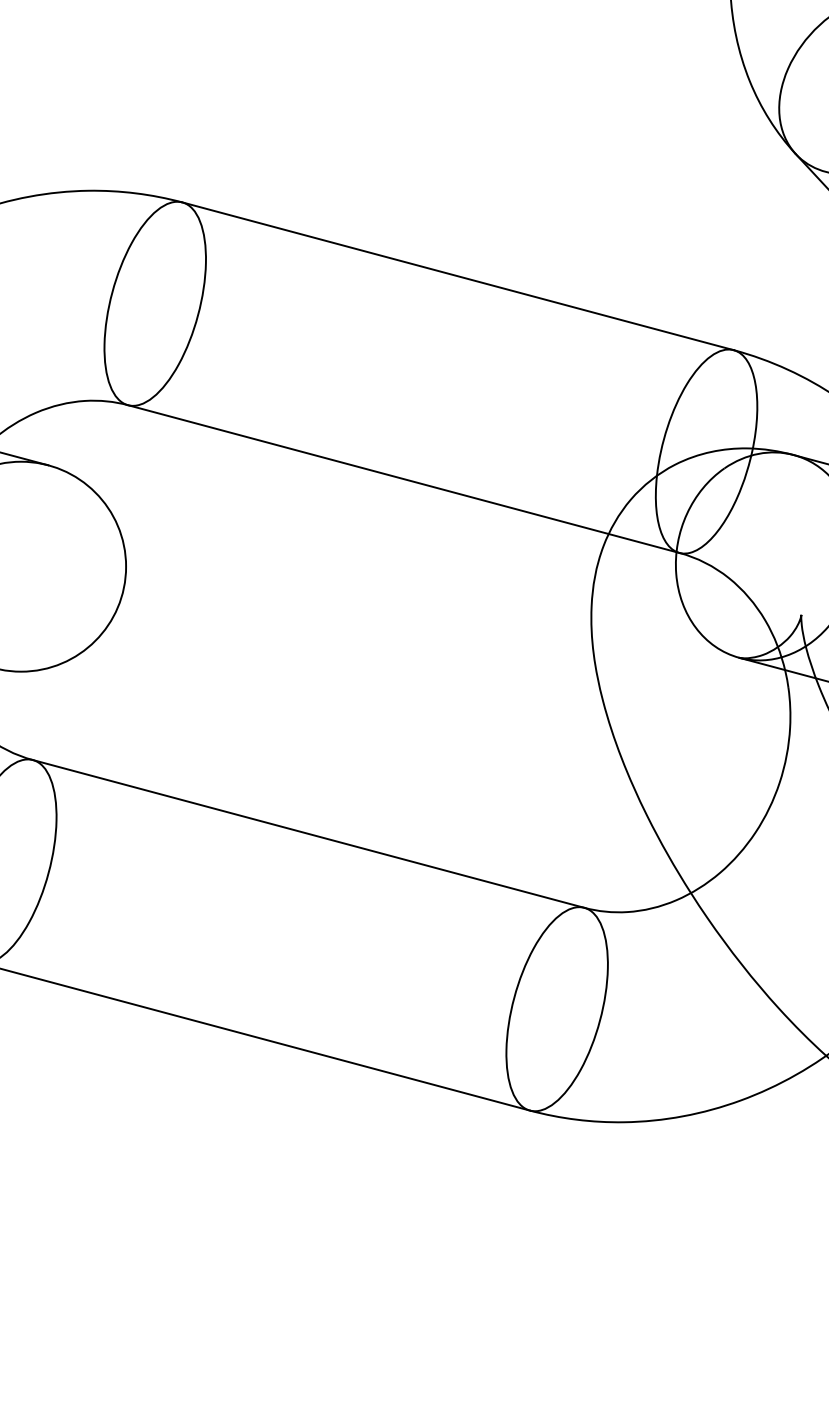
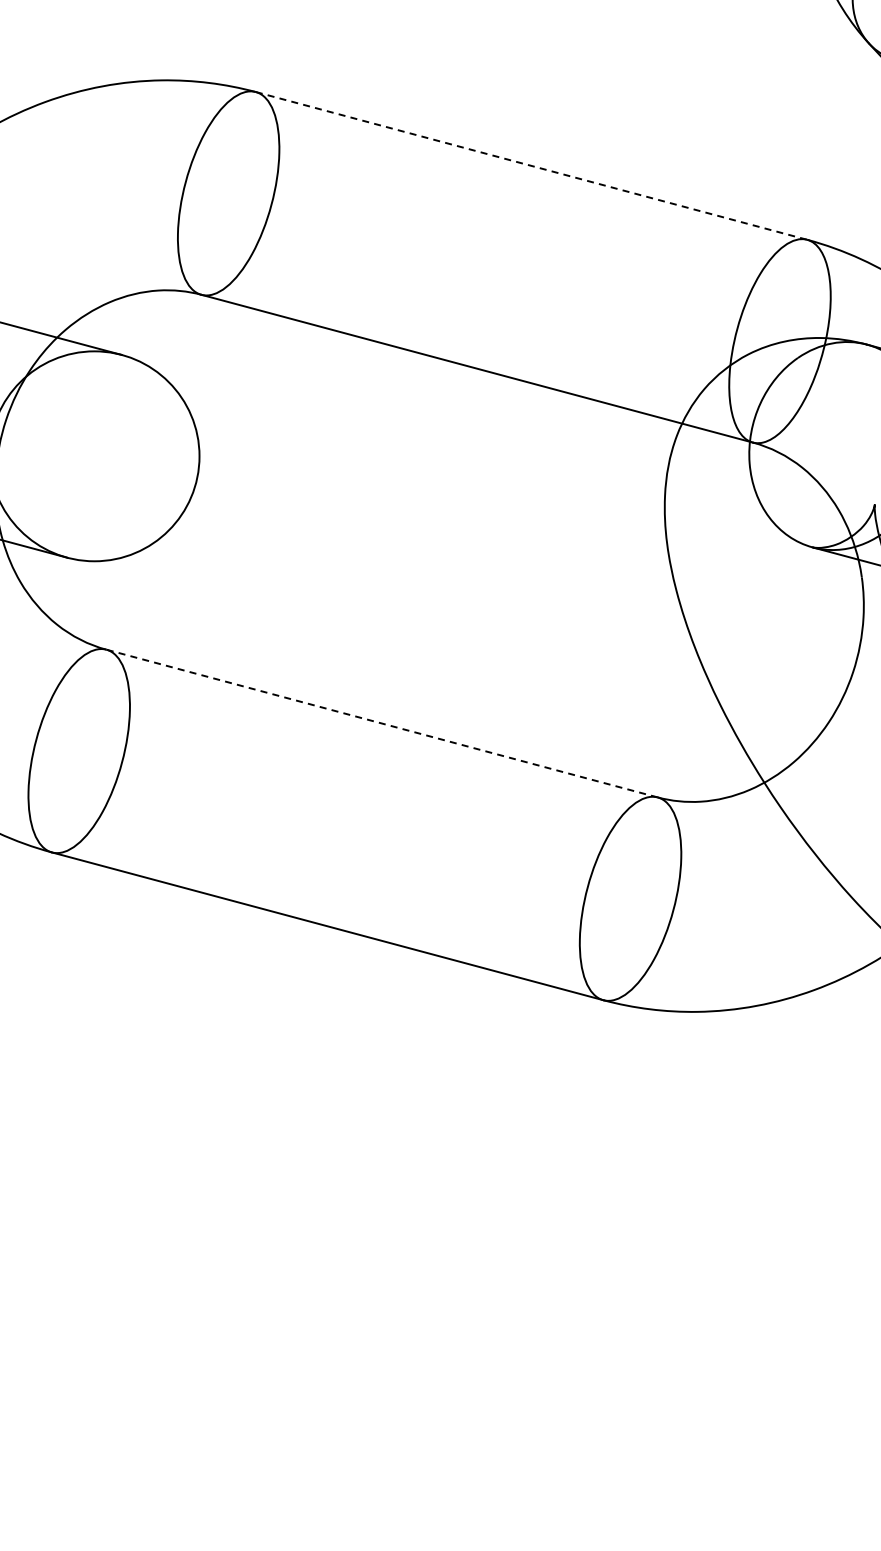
line: (458, 276) -> (531, 166), solid -> dashed
line: (308, 833) -> (381, 723), solid -> dashed

